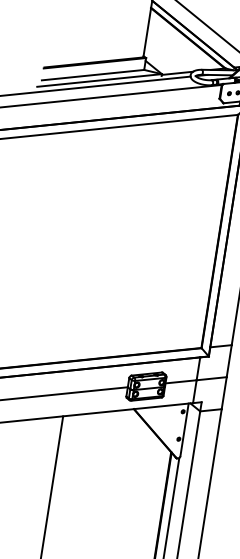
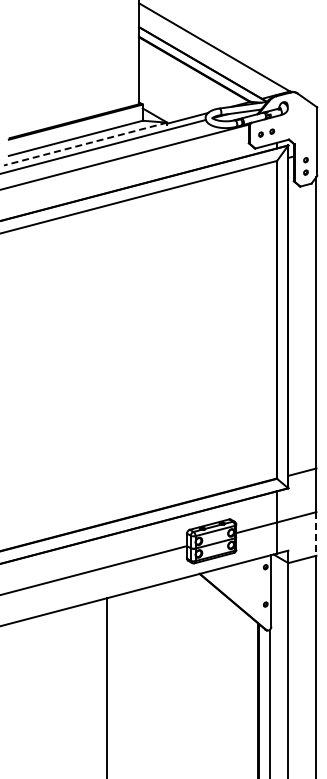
line: (99, 80) -> (85, 144), solid -> dashed
line: (224, 392) -> (316, 533), solid -> dashed

